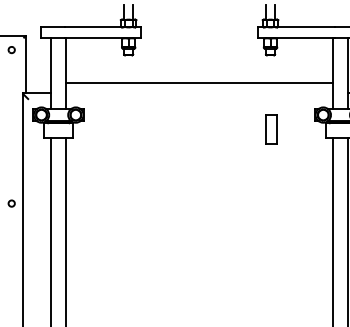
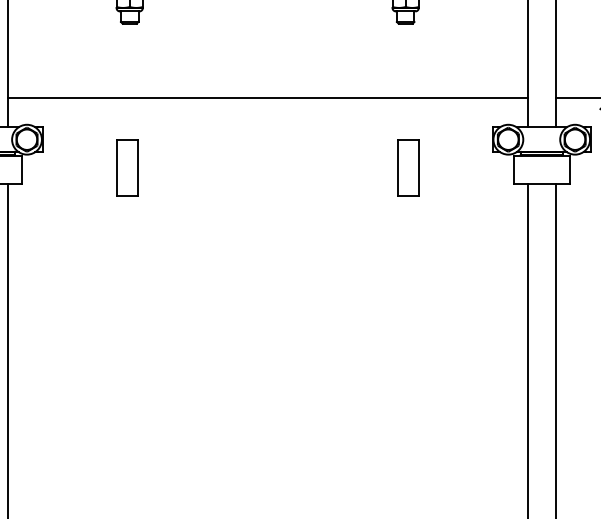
line: (199, 83) -> (267, 97), moved
part: (127, 129) -> (127, 167), added

